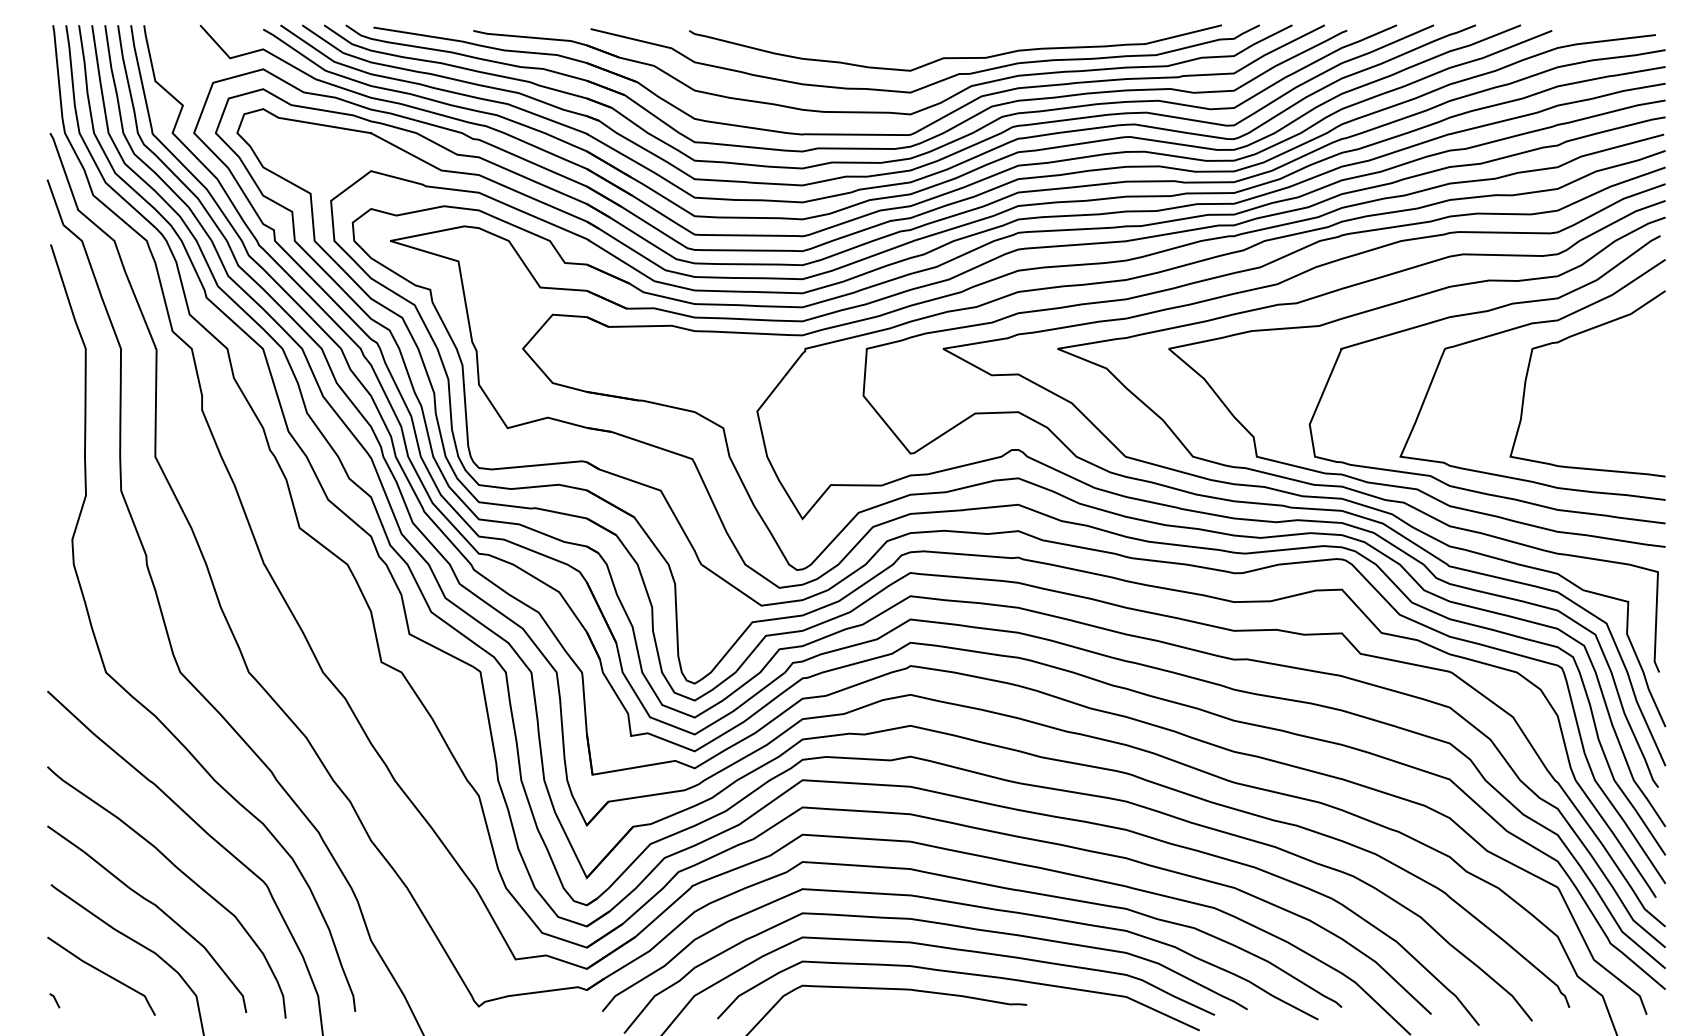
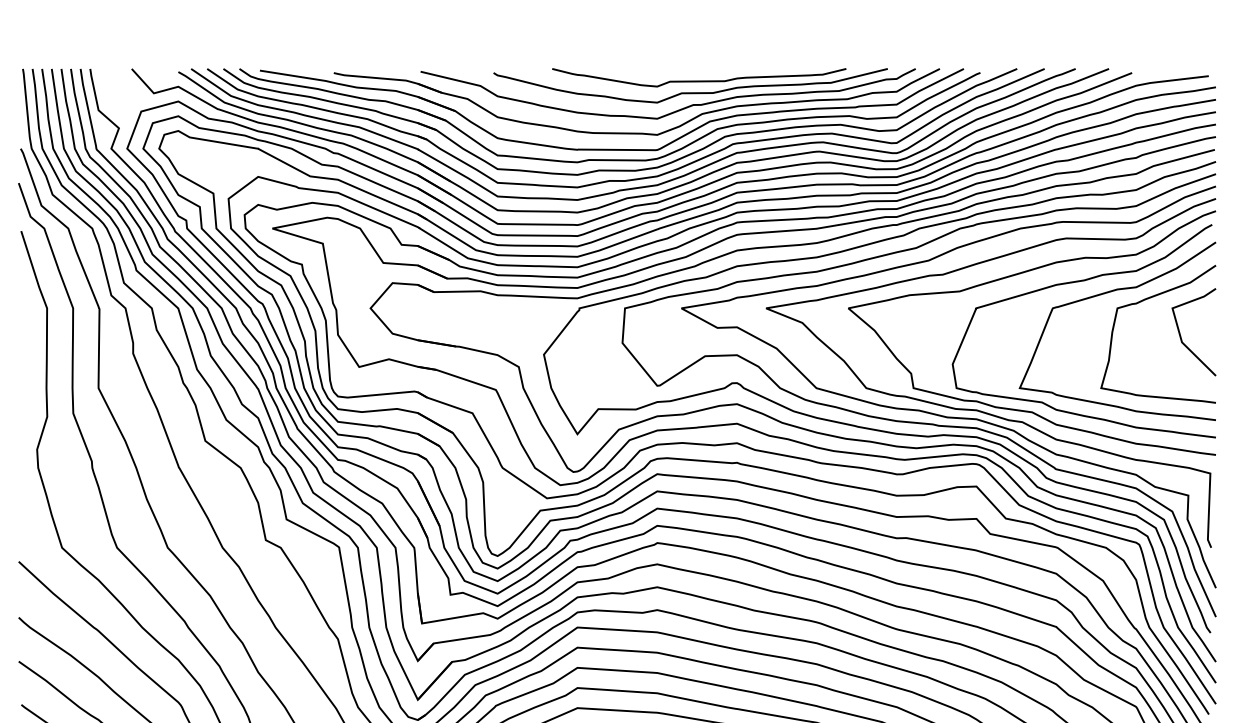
curve: (966, 41) -> (698, 80), added
line: (1618, 386) -> (1181, 336), added

